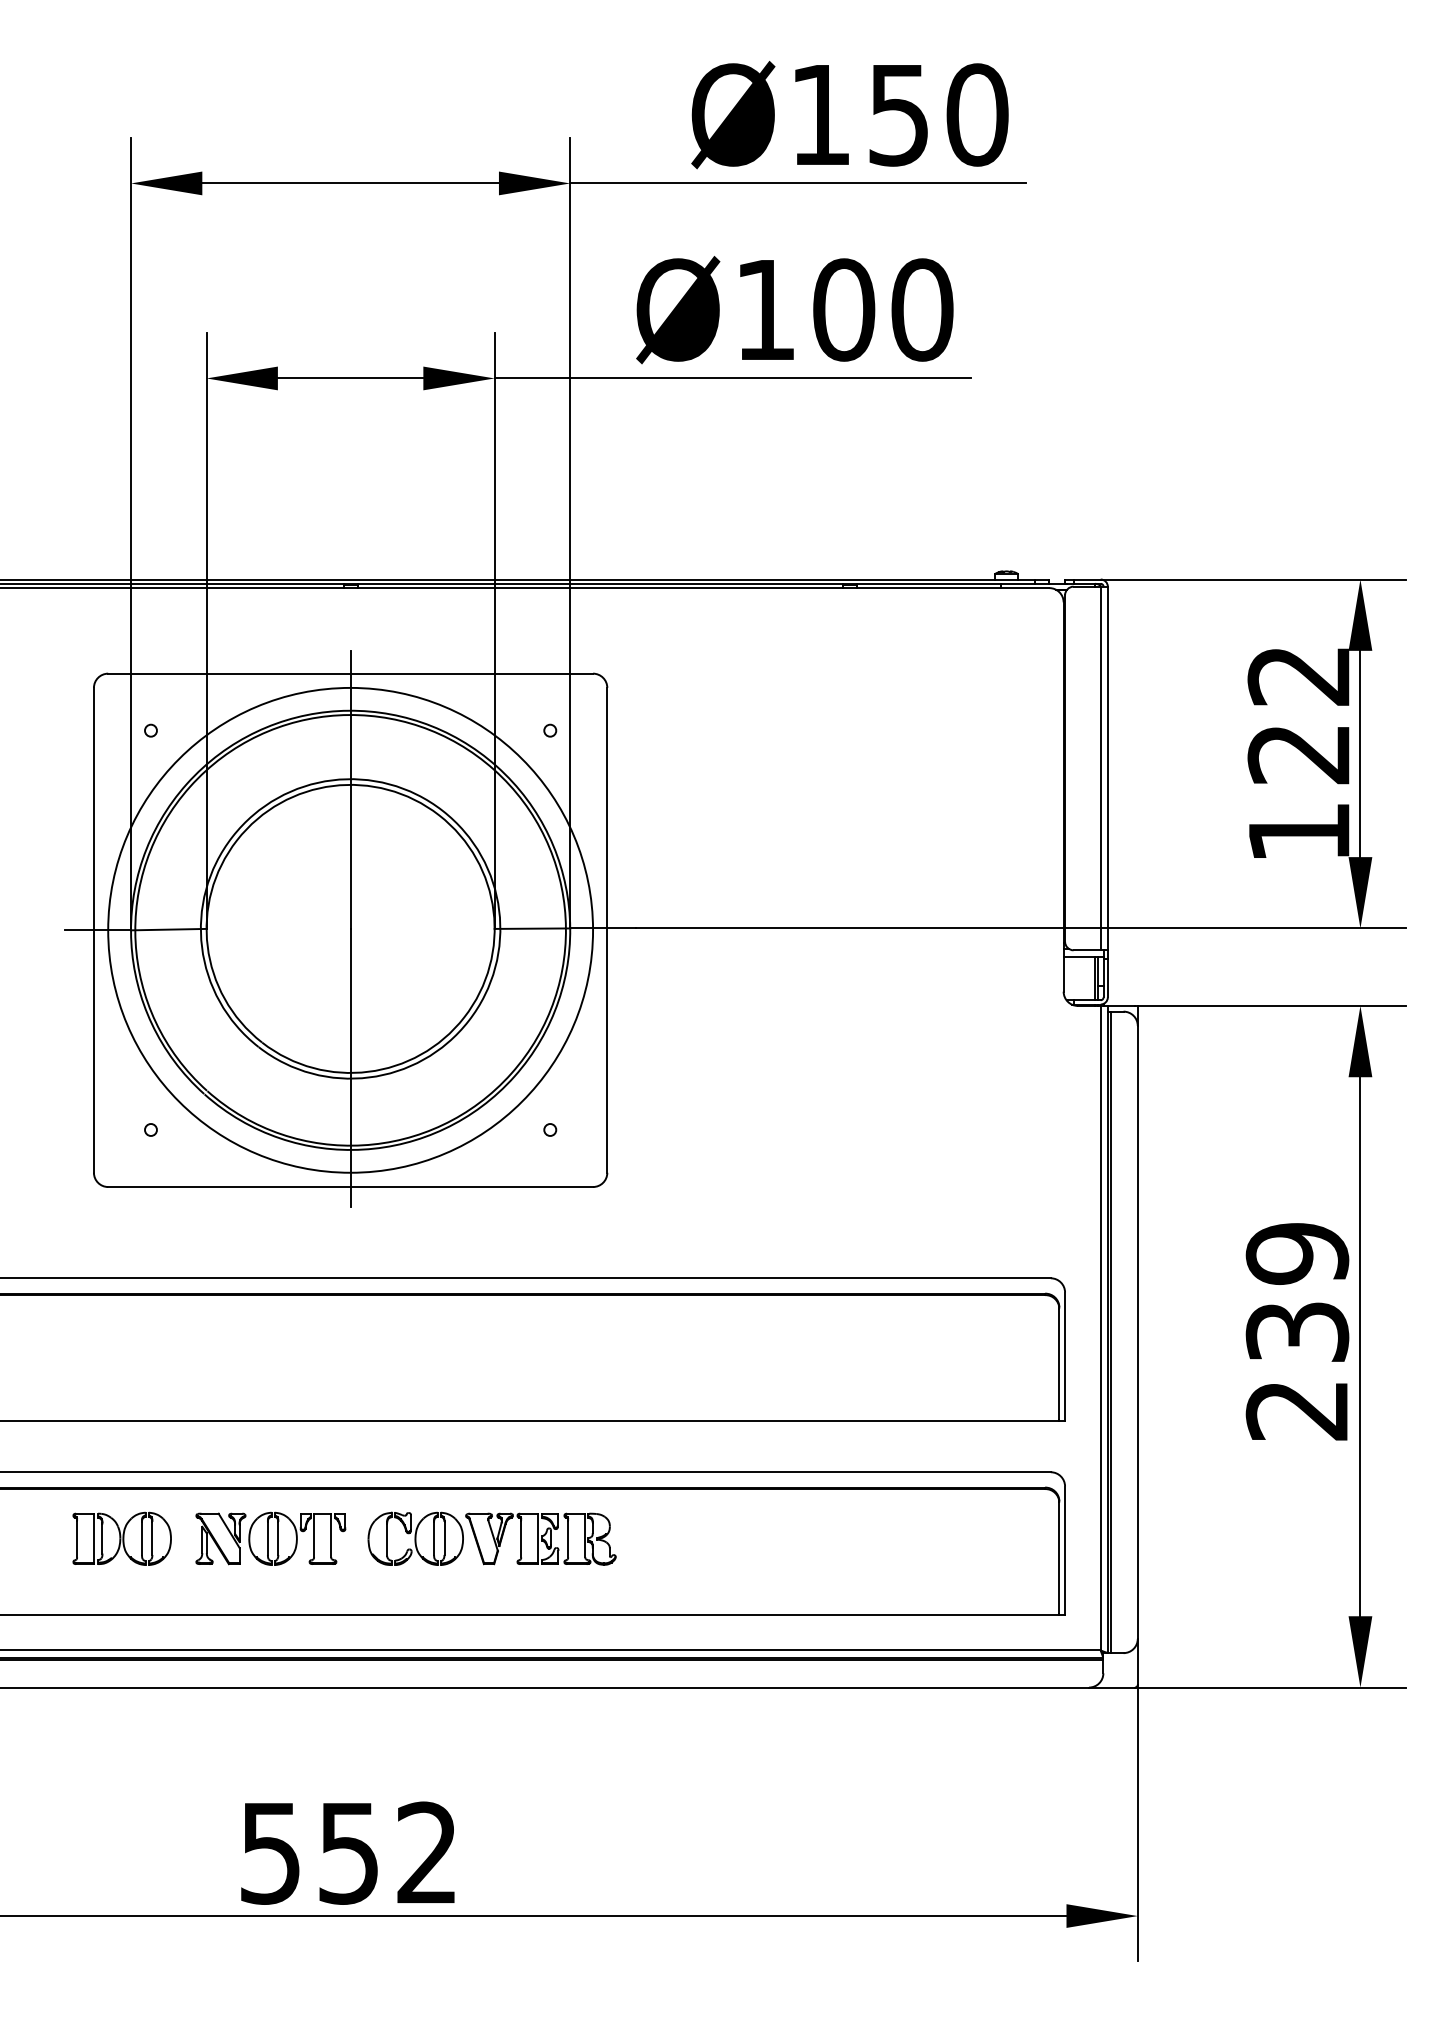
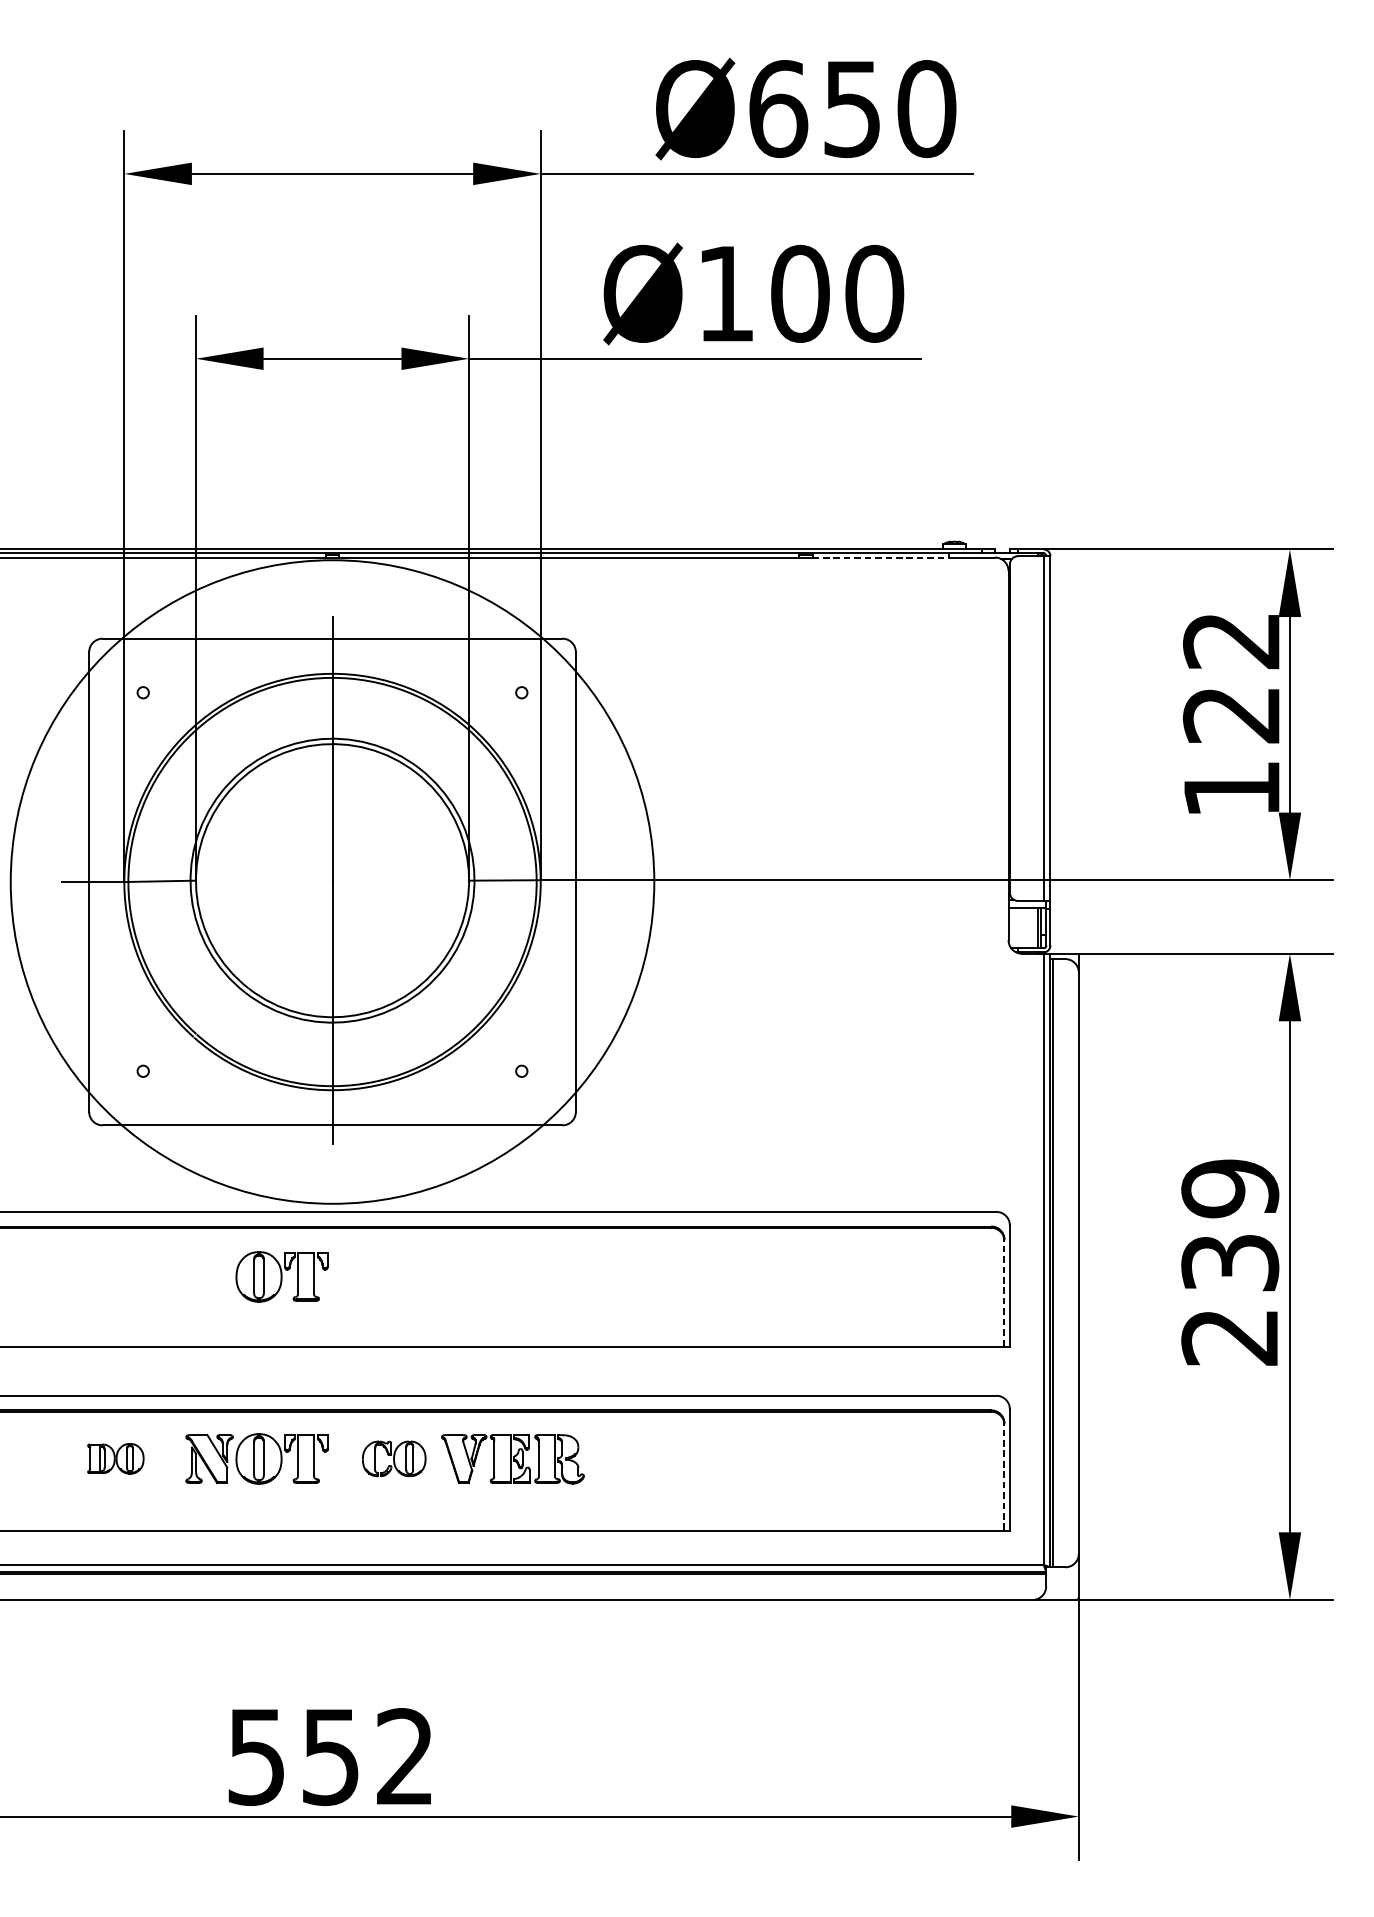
text: (821, 114) -> (778, 108), Ø150 -> Ø650
line: (929, 588) -> (881, 557), solid -> dashed
circle: (350, 929) -> (332, 881), size x1.4
part: (297, 1346) -> (282, 1276), added
line: (1059, 1364) -> (1004, 1293), solid -> dashed
part: (121, 1538) -> (115, 1458), size x0.6
part: (415, 1538) -> (394, 1458), size x0.7
line: (1059, 1558) -> (1004, 1477), solid -> dashed

